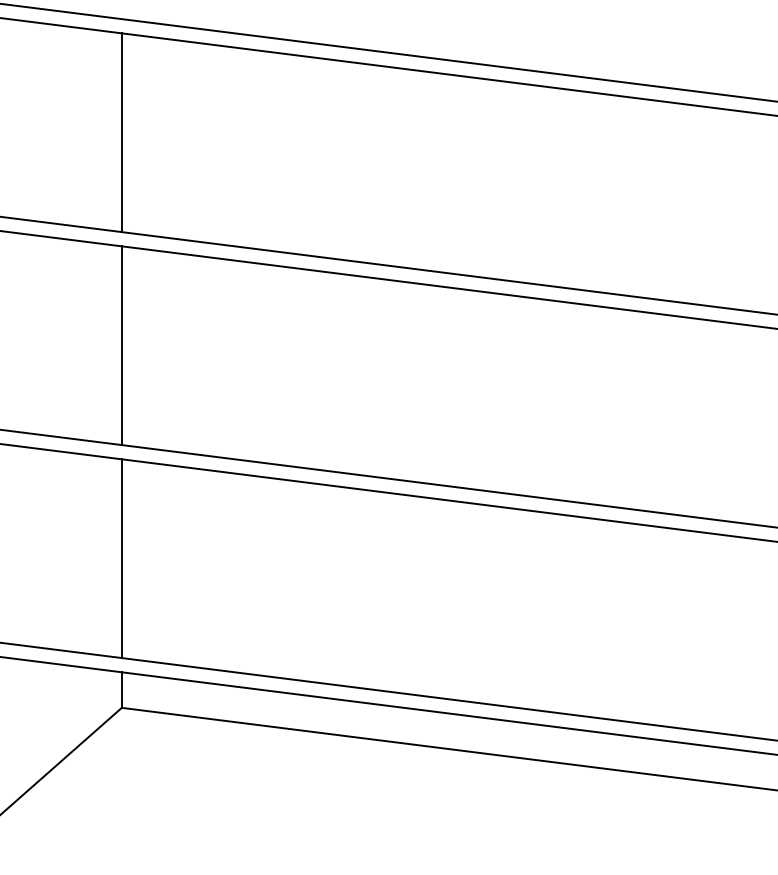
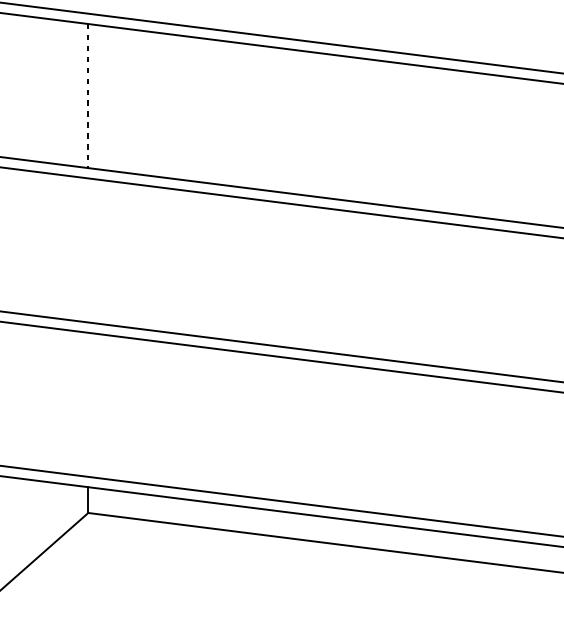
line: (121, 133) -> (88, 96), solid -> dashed
line: (121, 345) -> (88, 250), removed
line: (121, 558) -> (88, 404), removed

